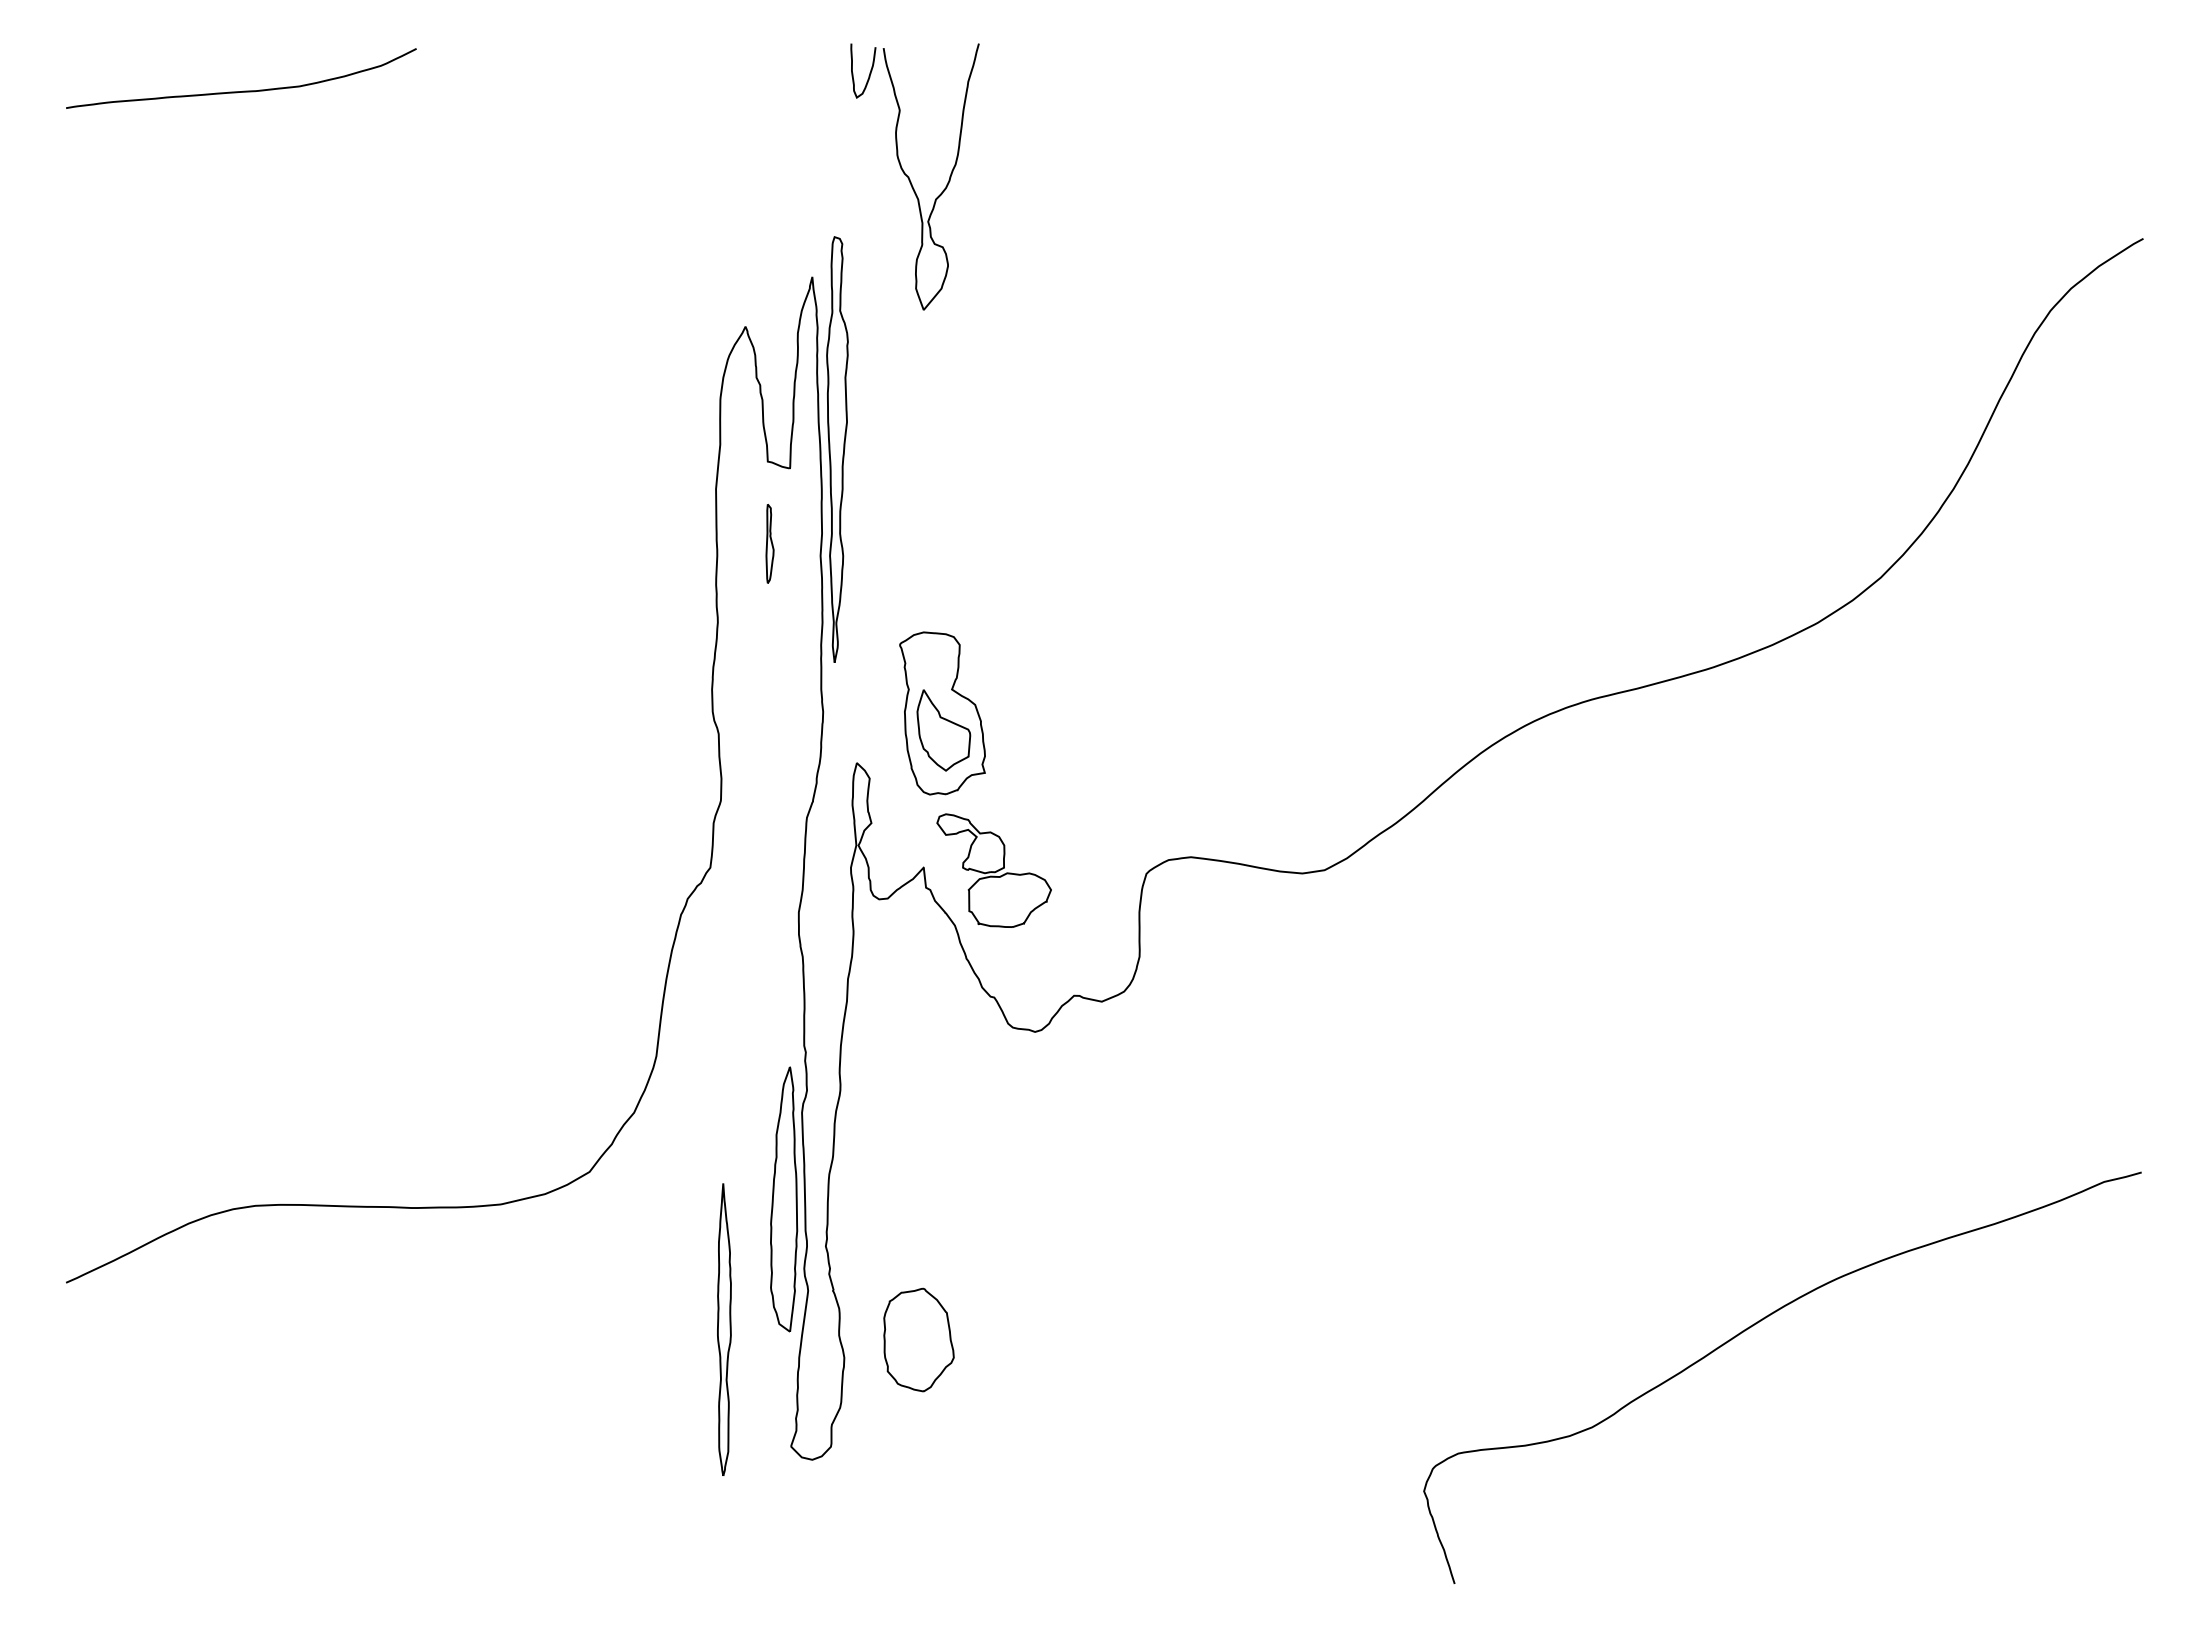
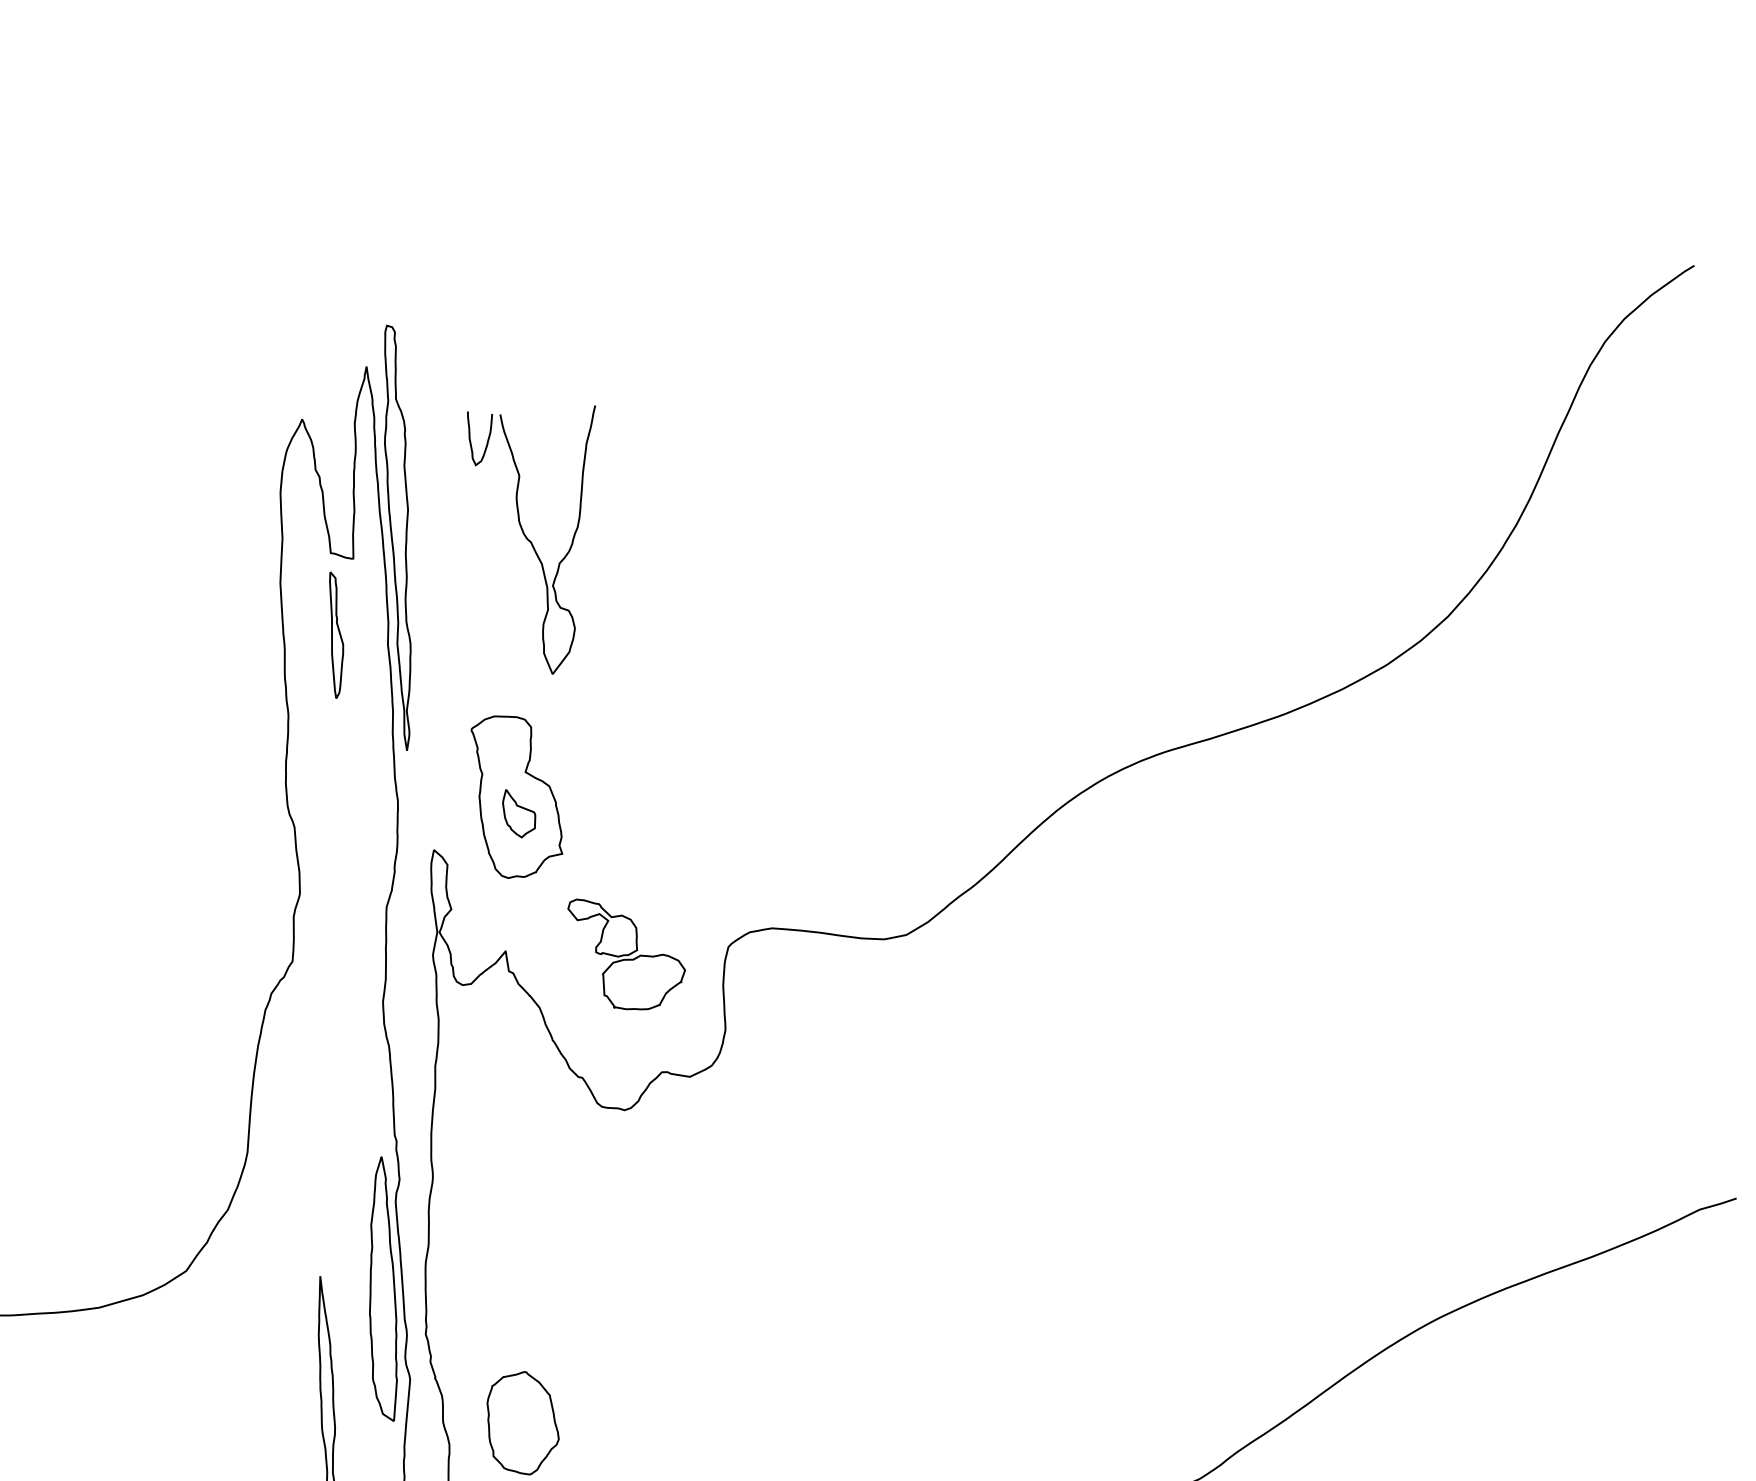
part: (914, 176) -> (537, 541), moved
part: (769, 543) -> (336, 634), size x1.6
part: (943, 730) -> (518, 813), size x0.6
part: (993, 870) -> (626, 953), moved

